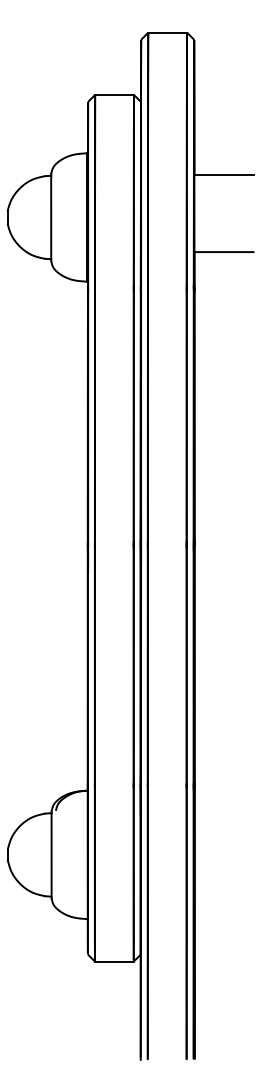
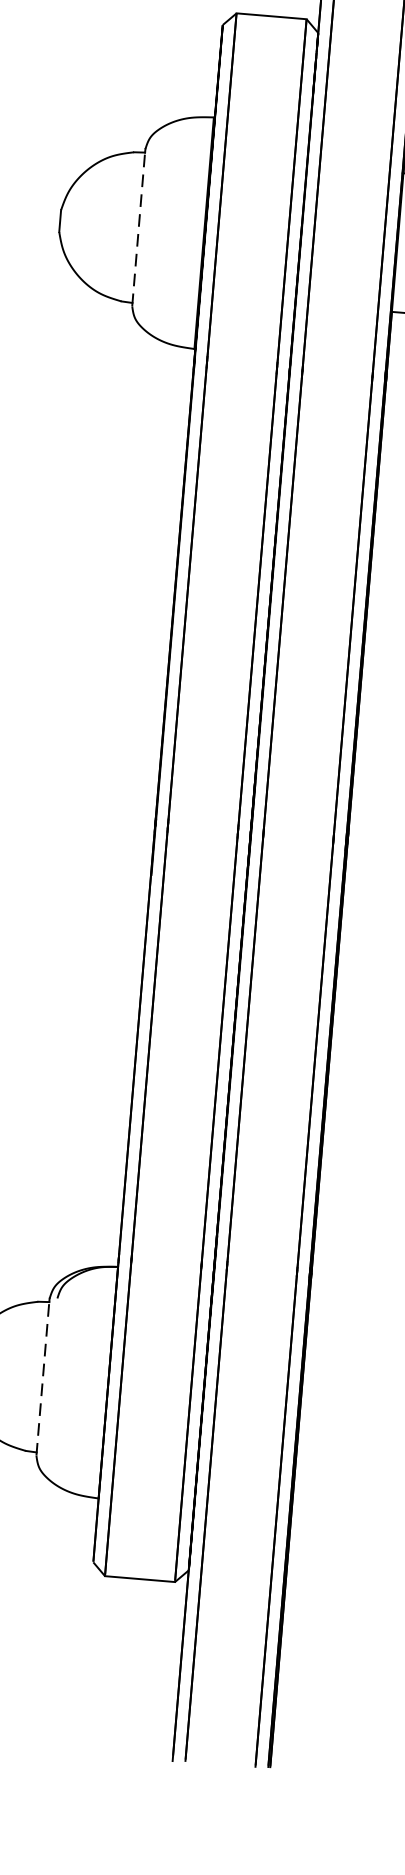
line: (51, 218) -> (139, 229), solid -> dashed
line: (51, 855) -> (42, 1378), solid -> dashed

